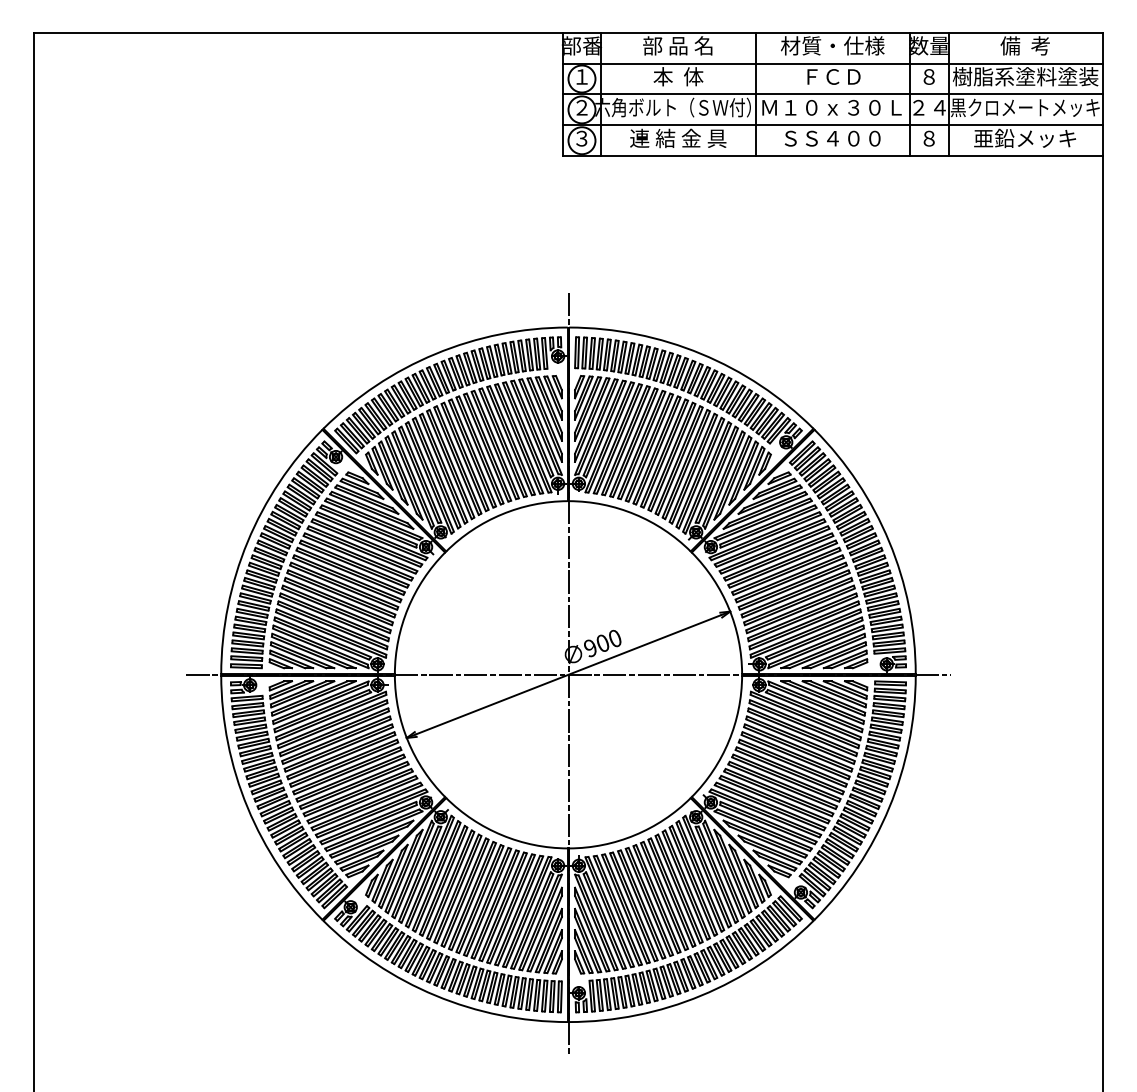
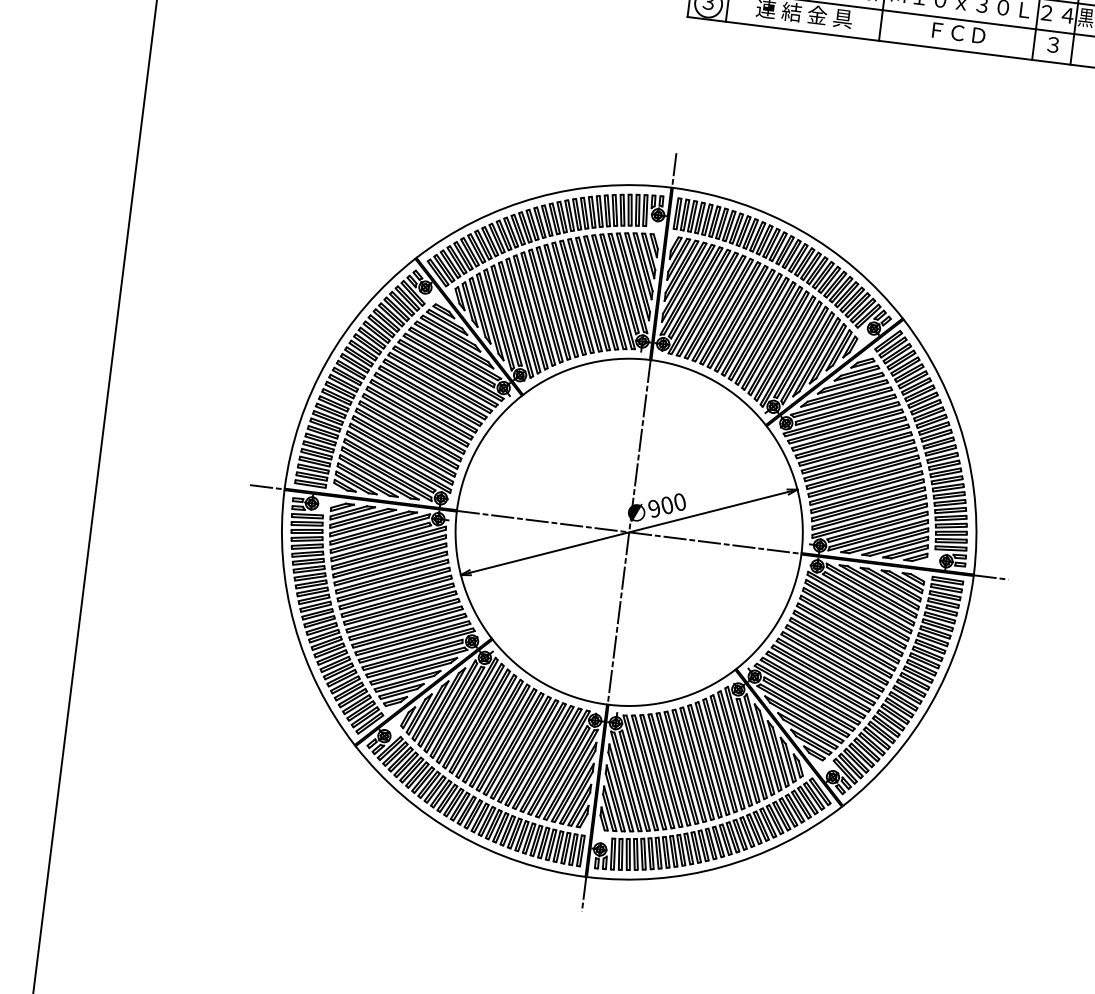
text: (832, 138) -> (957, 32), ＳＳ４００ -> ＦＣＤ
text: (928, 138) -> (1052, 44), ８ -> ３

